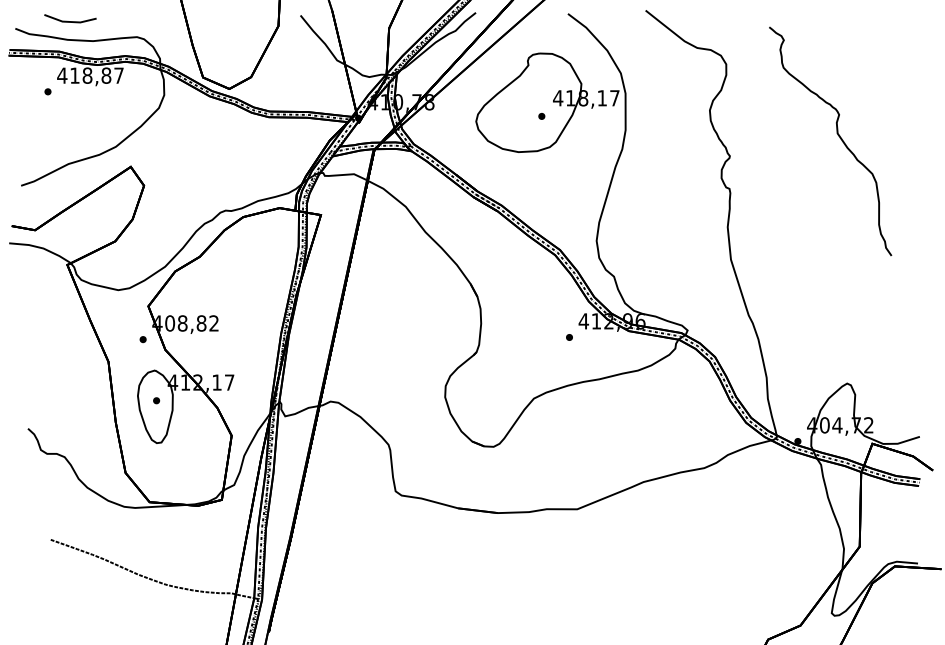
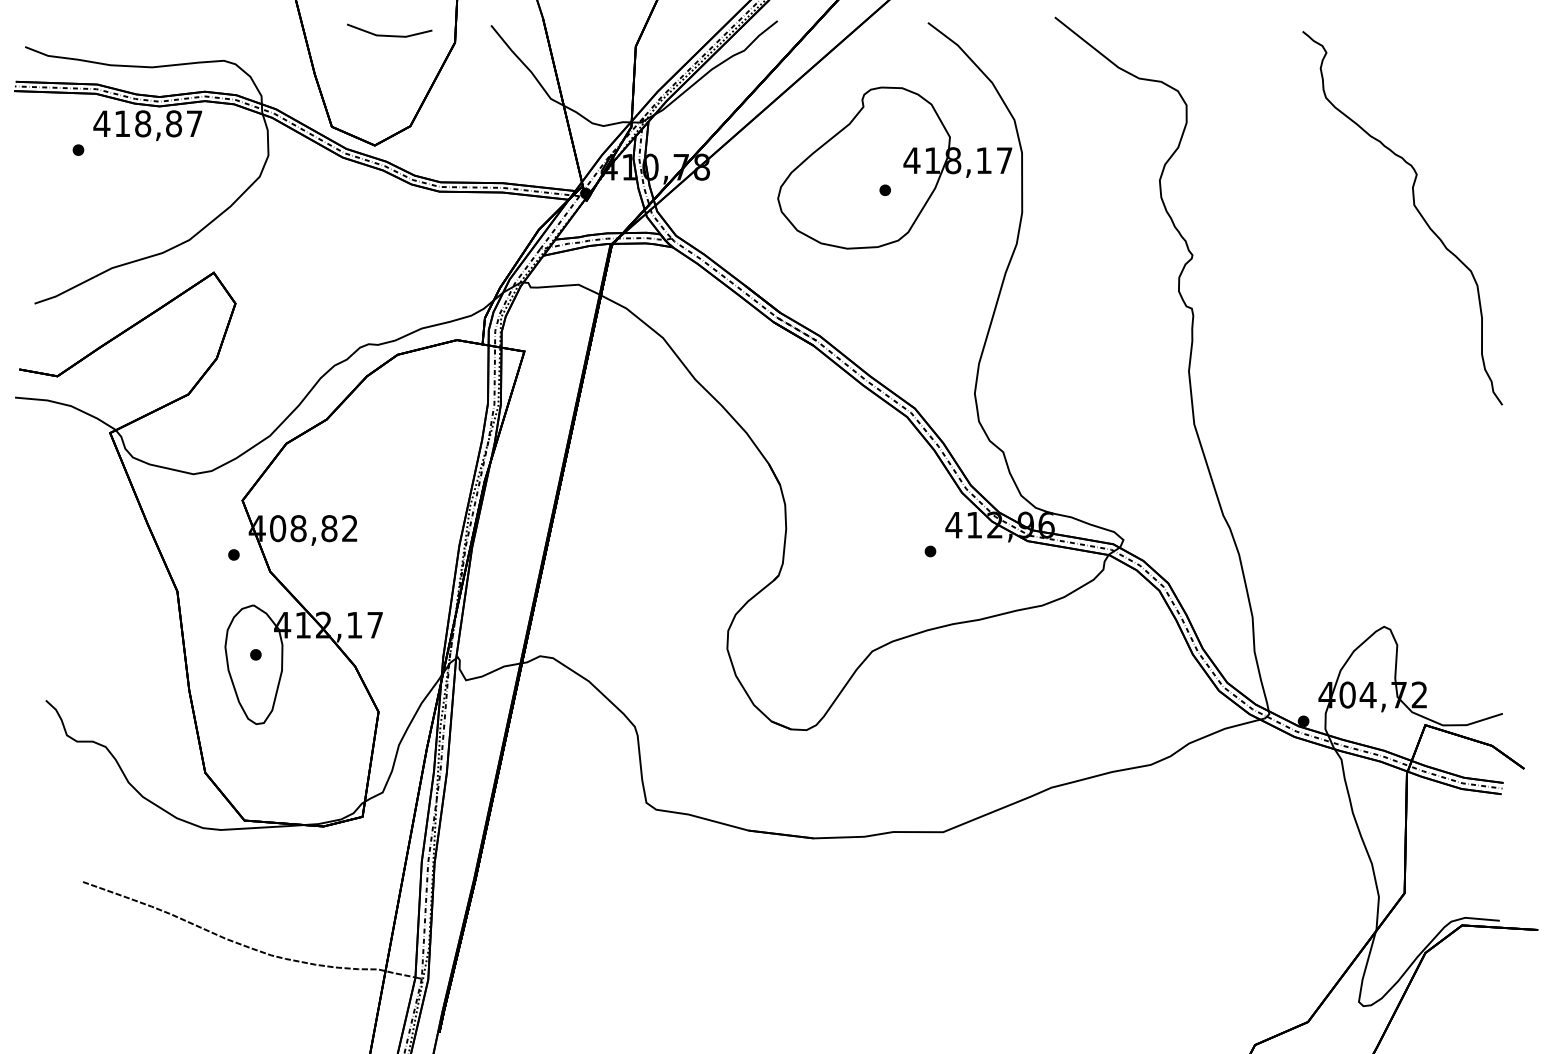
line: (70, 21) -> (389, 35), moved
curve: (837, 135) -> (1414, 208), moved

